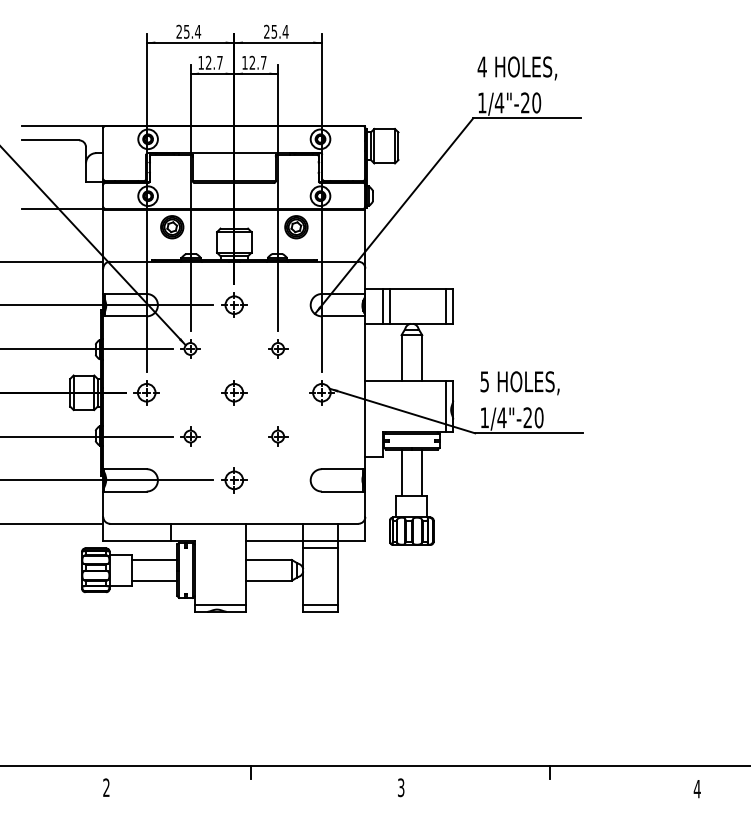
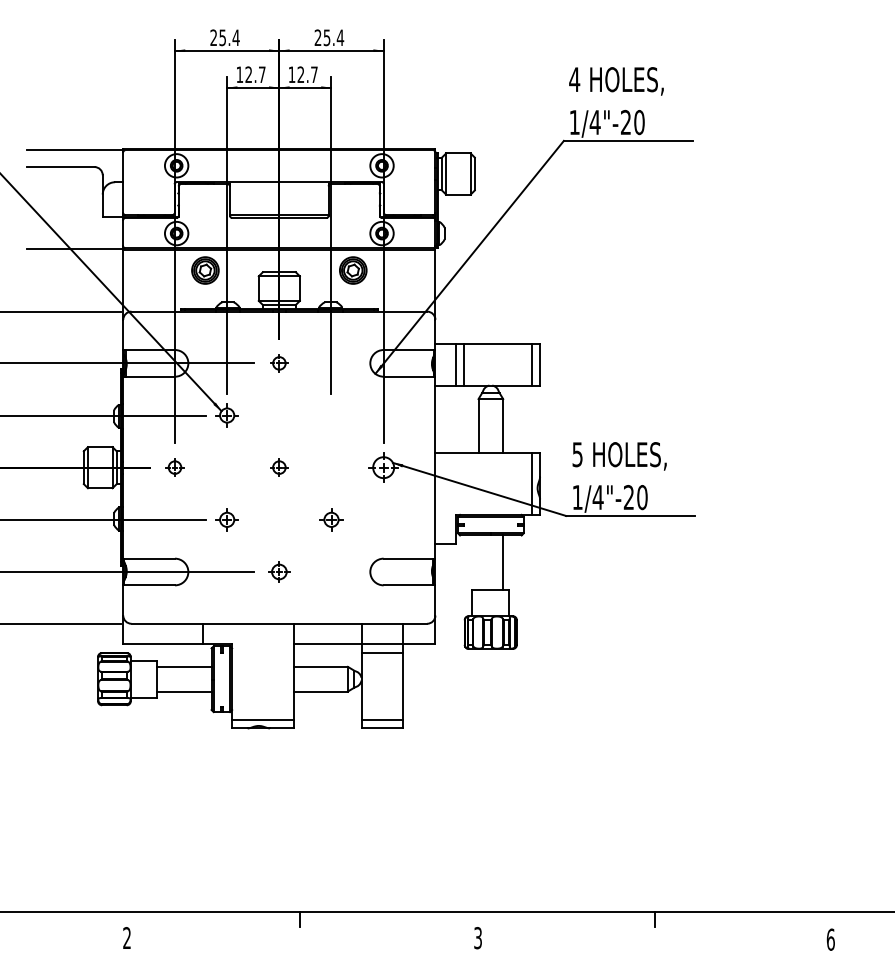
part: (234, 305) -> (279, 363), size x0.6
part: (278, 348) -> (331, 415), removed
part: (146, 392) -> (174, 467), size x0.6
part: (234, 392) -> (279, 467), size x0.6
line: (401, 472) -> (478, 562), removed
part: (234, 479) -> (279, 571), size x0.7
text: (697, 788) -> (830, 939), 4 -> 6

